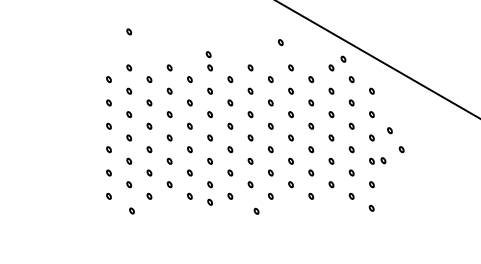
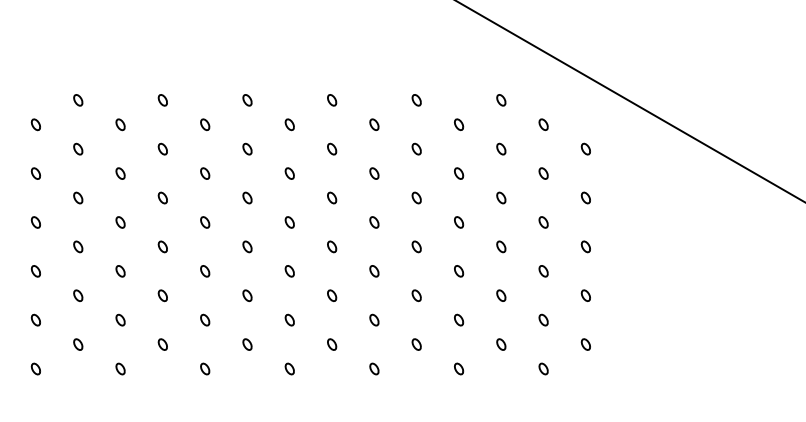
part: (129, 31) -> (78, 24), removed
part: (280, 42) -> (394, 47), removed
part: (208, 54) -> (244, 72), removed
part: (343, 58) -> (526, 80), removed
part: (389, 130) -> (622, 231), removed
part: (401, 149) -> (647, 270), removed
part: (383, 160) -> (610, 293), removed
part: (209, 201) -> (246, 379), removed
part: (371, 207) -> (584, 392), removed
part: (131, 210) -> (82, 398), removed
part: (256, 210) -> (344, 398), removed

